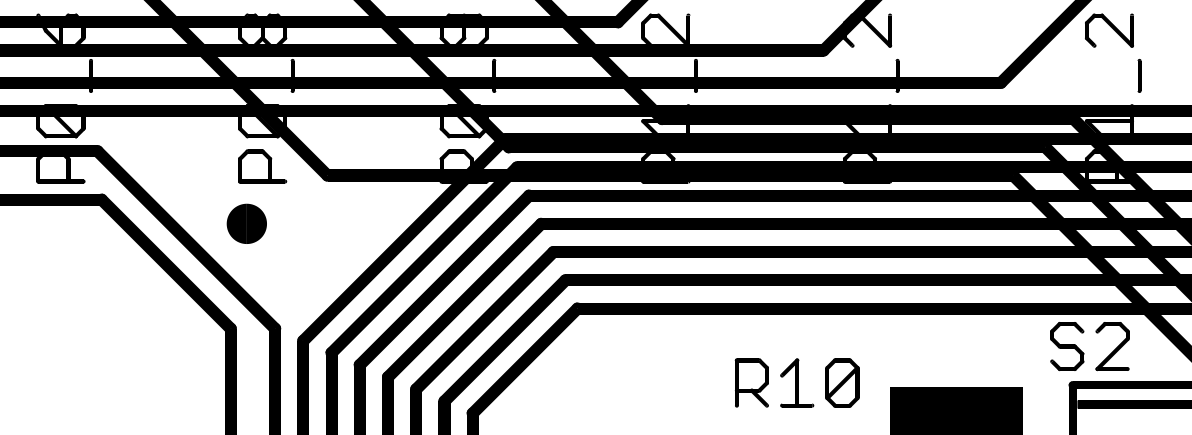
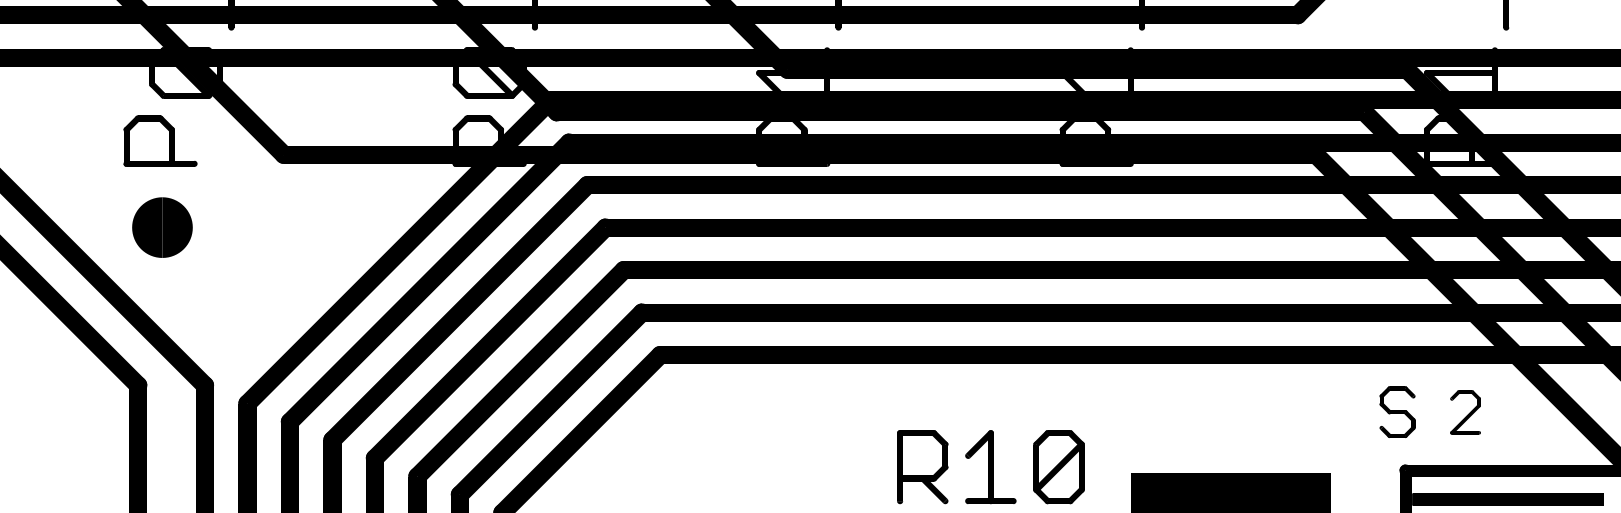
part: (262, 166) -> (160, 141), moved
part: (1067, 346) -> (1397, 412), size x0.7
part: (1112, 346) -> (1465, 412), size x0.6

